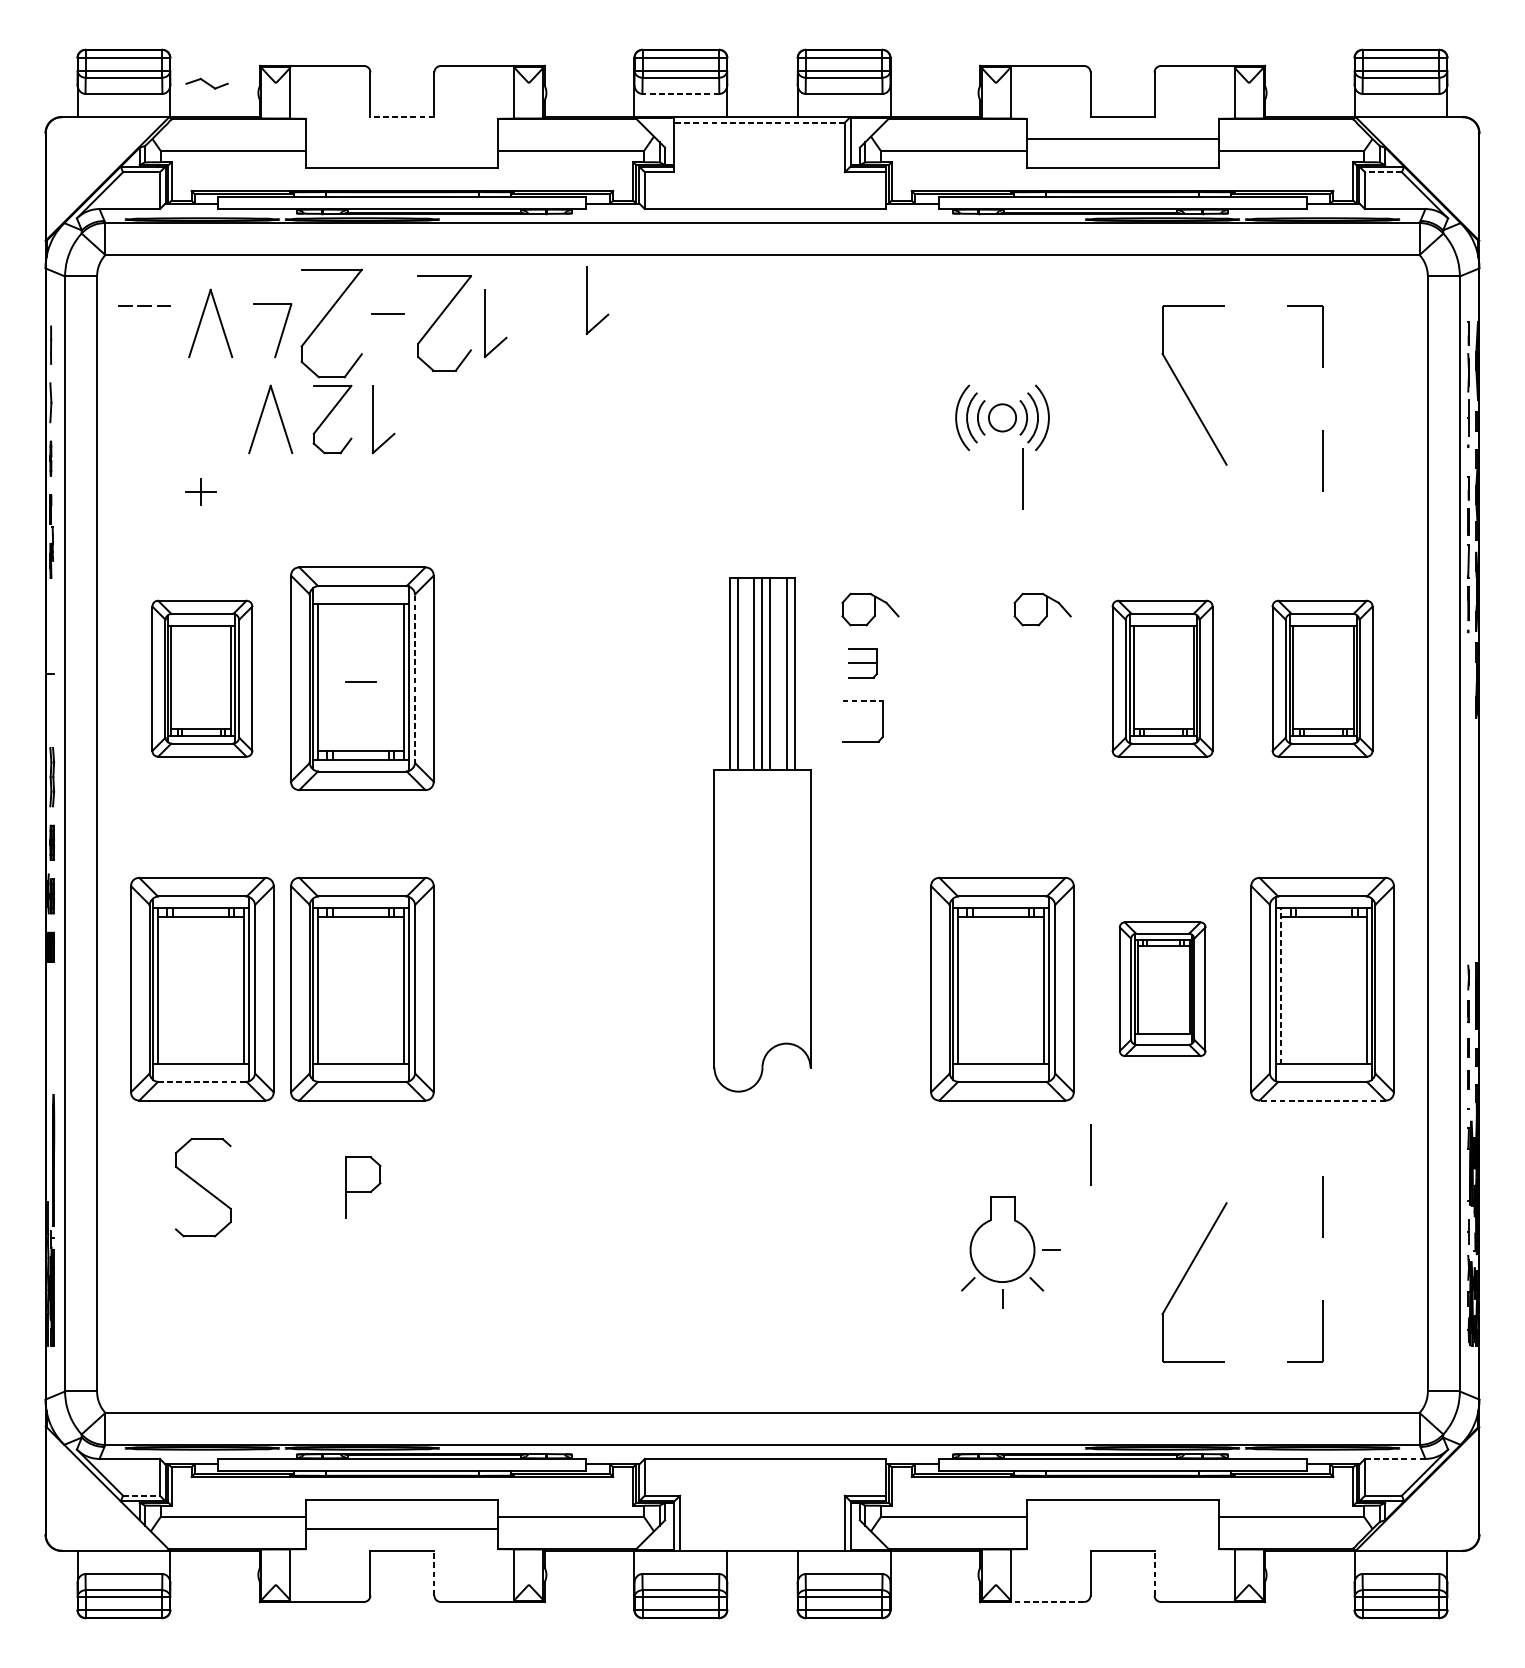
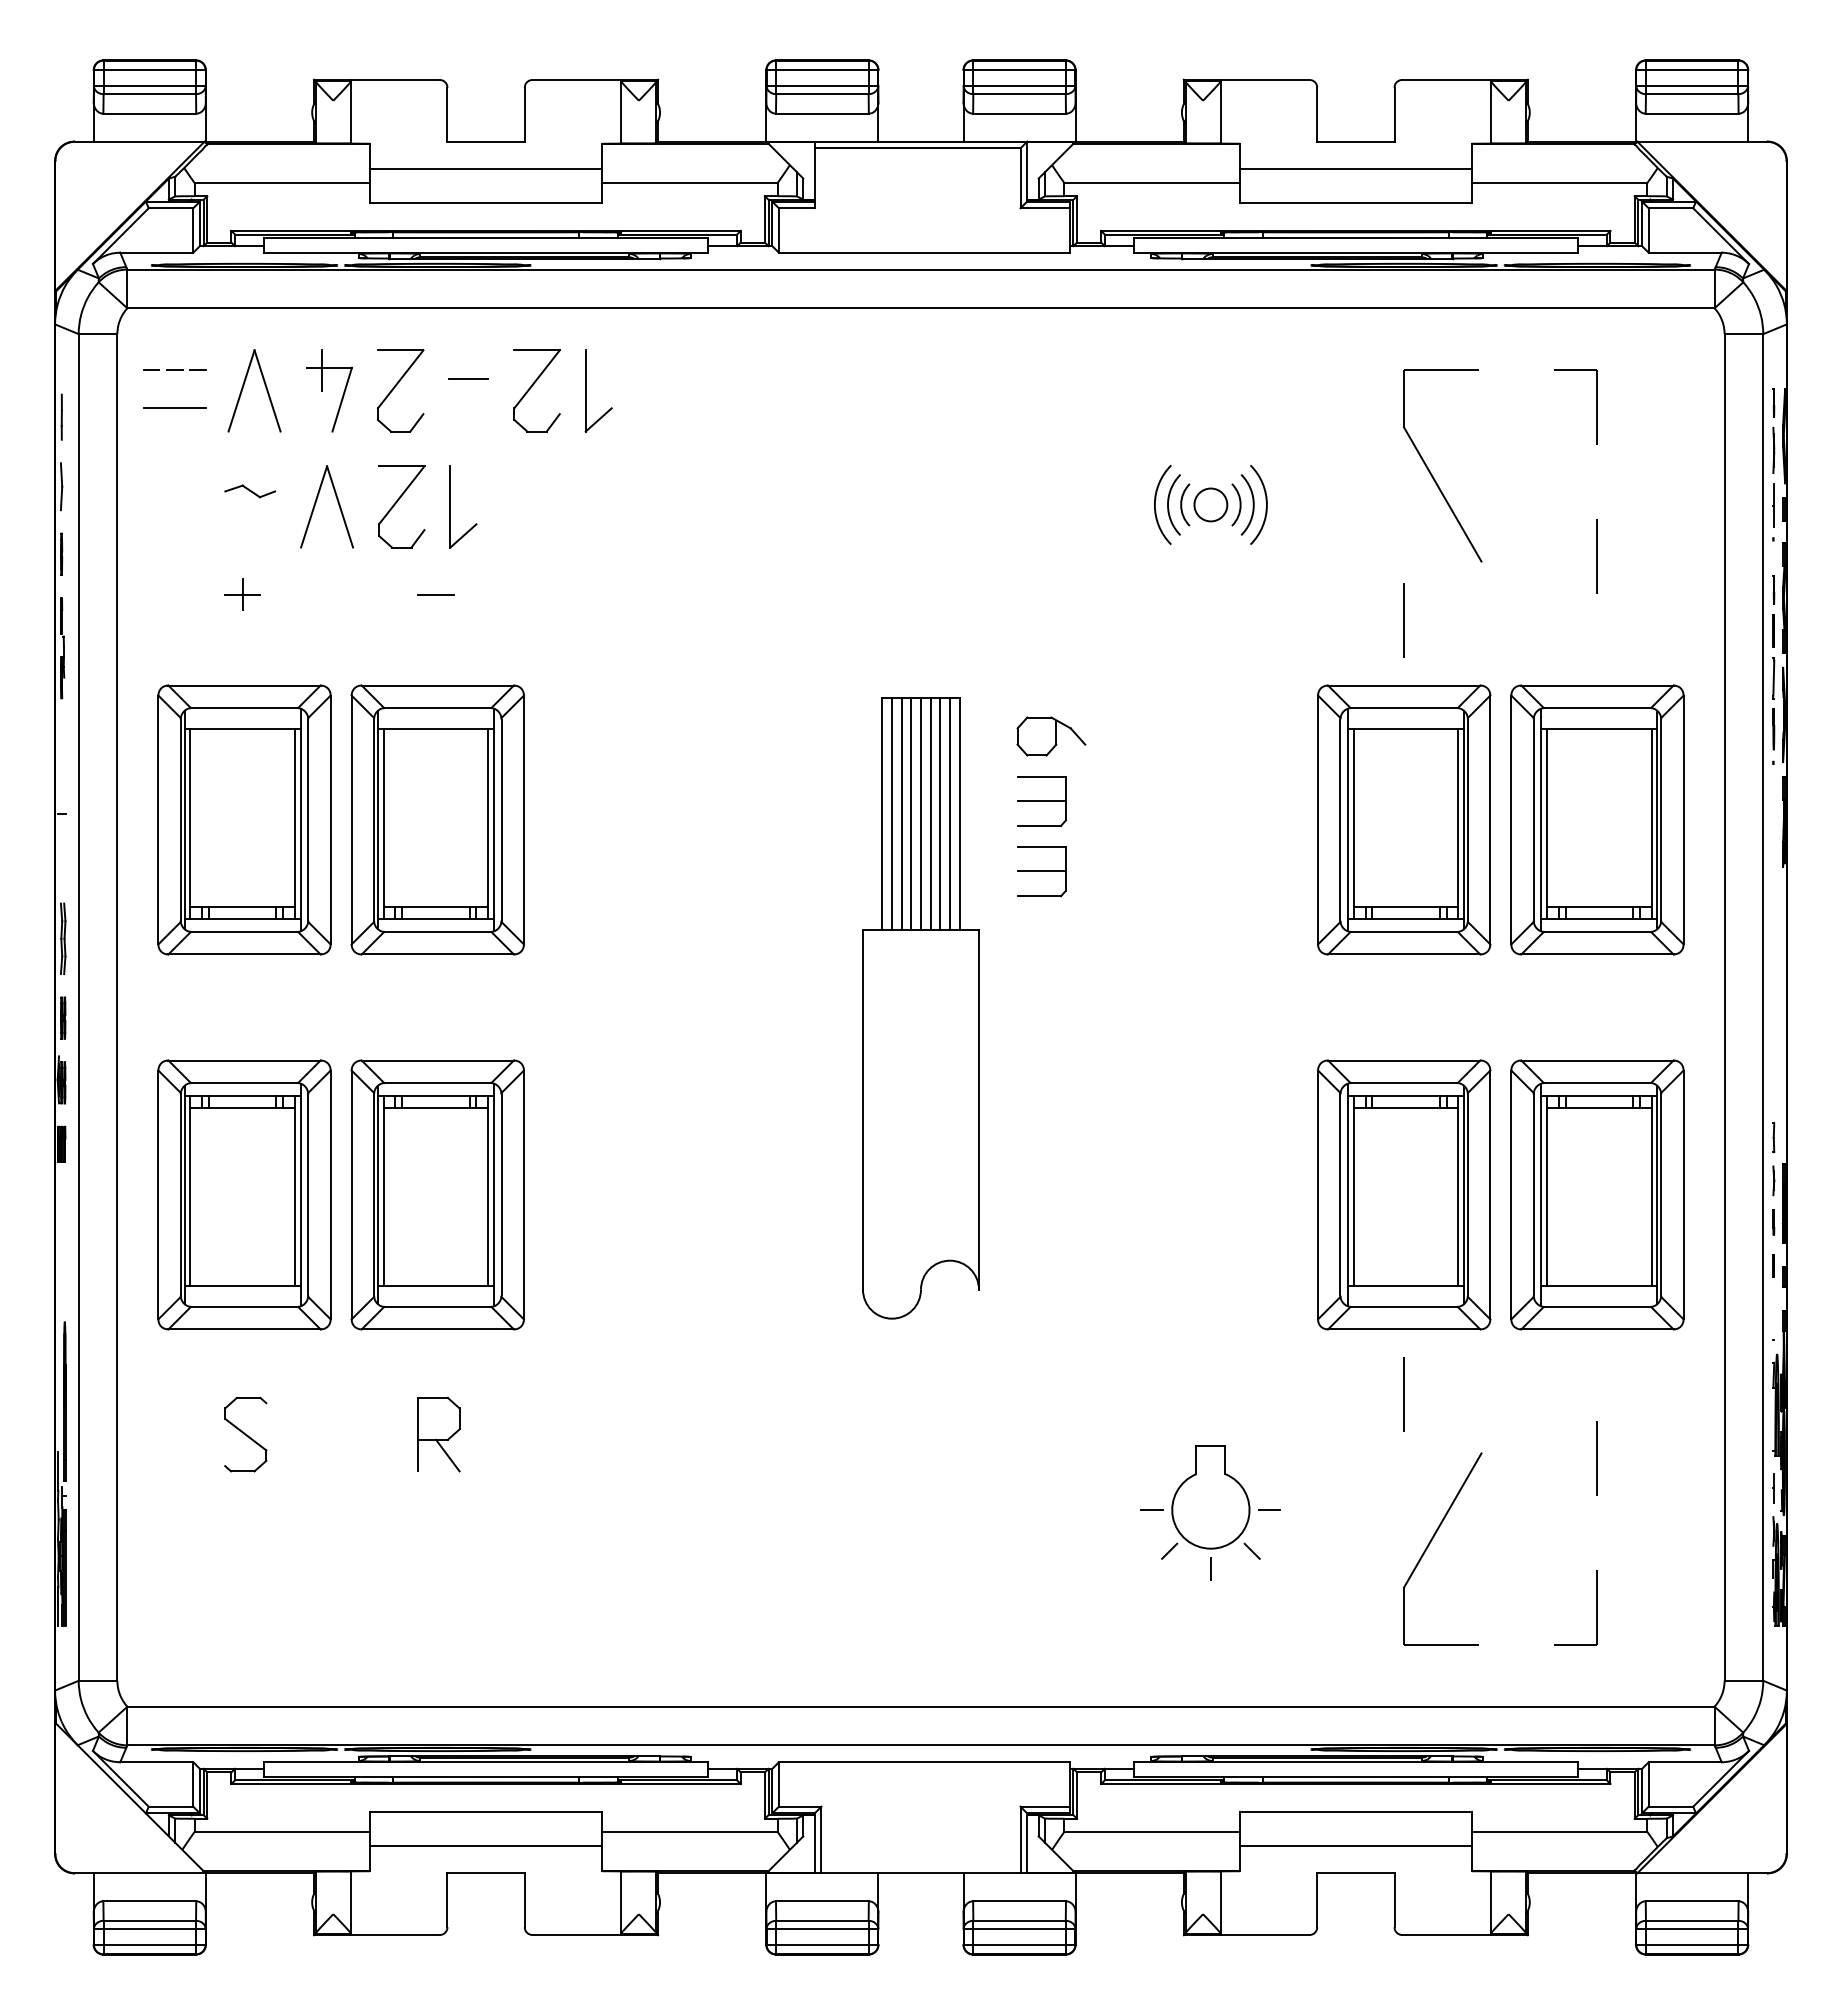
part: (207, 83) -> (250, 491), moved
line: (680, 93) -> (821, 113), dashed -> solid
line: (402, 116) -> (486, 141), dashed -> solid
line: (759, 122) -> (917, 148), dashed -> solid
line: (402, 139) -> (486, 168), added
line: (1383, 172) -> (1670, 208), dashed -> solid
part: (587, 299) -> (709, 362), removed
line: (266, 306) -> (321, 370), added
part: (331, 323) -> (400, 390), size x0.62
part: (444, 323) -> (536, 390), size x0.71
line: (144, 338) -> (174, 408), added
line: (1022, 478) -> (1403, 620), moved
part: (1042, 609) -> (1259, 736), removed
part: (862, 663) -> (1041, 801), size x1.43
line: (746, 674) -> (901, 814), added
line: (778, 674) -> (940, 814), added
part: (202, 678) -> (244, 819), size x1.43
part: (1162, 678) -> (1404, 819), size x1.43
part: (1322, 678) -> (1597, 819), size x1.43
line: (415, 679) -> (501, 820), dashed -> solid
line: (360, 681) -> (435, 594), moved
line: (863, 701) -> (1042, 847), dashed -> solid
line: (862, 720) -> (1041, 870), added
line: (1468, 941) -> (1773, 1137), added
line: (1281, 986) -> (1547, 1191), dashed -> solid
part: (1002, 988) -> (1210, 1194), removed
part: (1162, 988) -> (1404, 1194), size x1.67
line: (1468, 1079) -> (1773, 1304), removed
line: (202, 1082) -> (244, 1307), dashed -> solid
line: (1321, 1100) -> (1596, 1329), dashed -> solid
line: (1089, 1154) -> (1403, 1394), moved
part: (203, 1187) -> (245, 1434), size x0.62
line: (370, 1204) -> (447, 1455), added
line: (953, 1249) -> (1151, 1509), added
line: (1395, 1459) -> (1685, 1762), dashed -> solid
line: (141, 1495) -> (171, 1806), dashed -> solid
line: (1122, 1528) -> (1355, 1846), added
line: (434, 1572) -> (524, 1899), dashed -> solid
line: (1154, 1572) -> (1394, 1899), dashed -> solid
line: (1046, 1602) -> (1264, 1935), dashed -> solid

